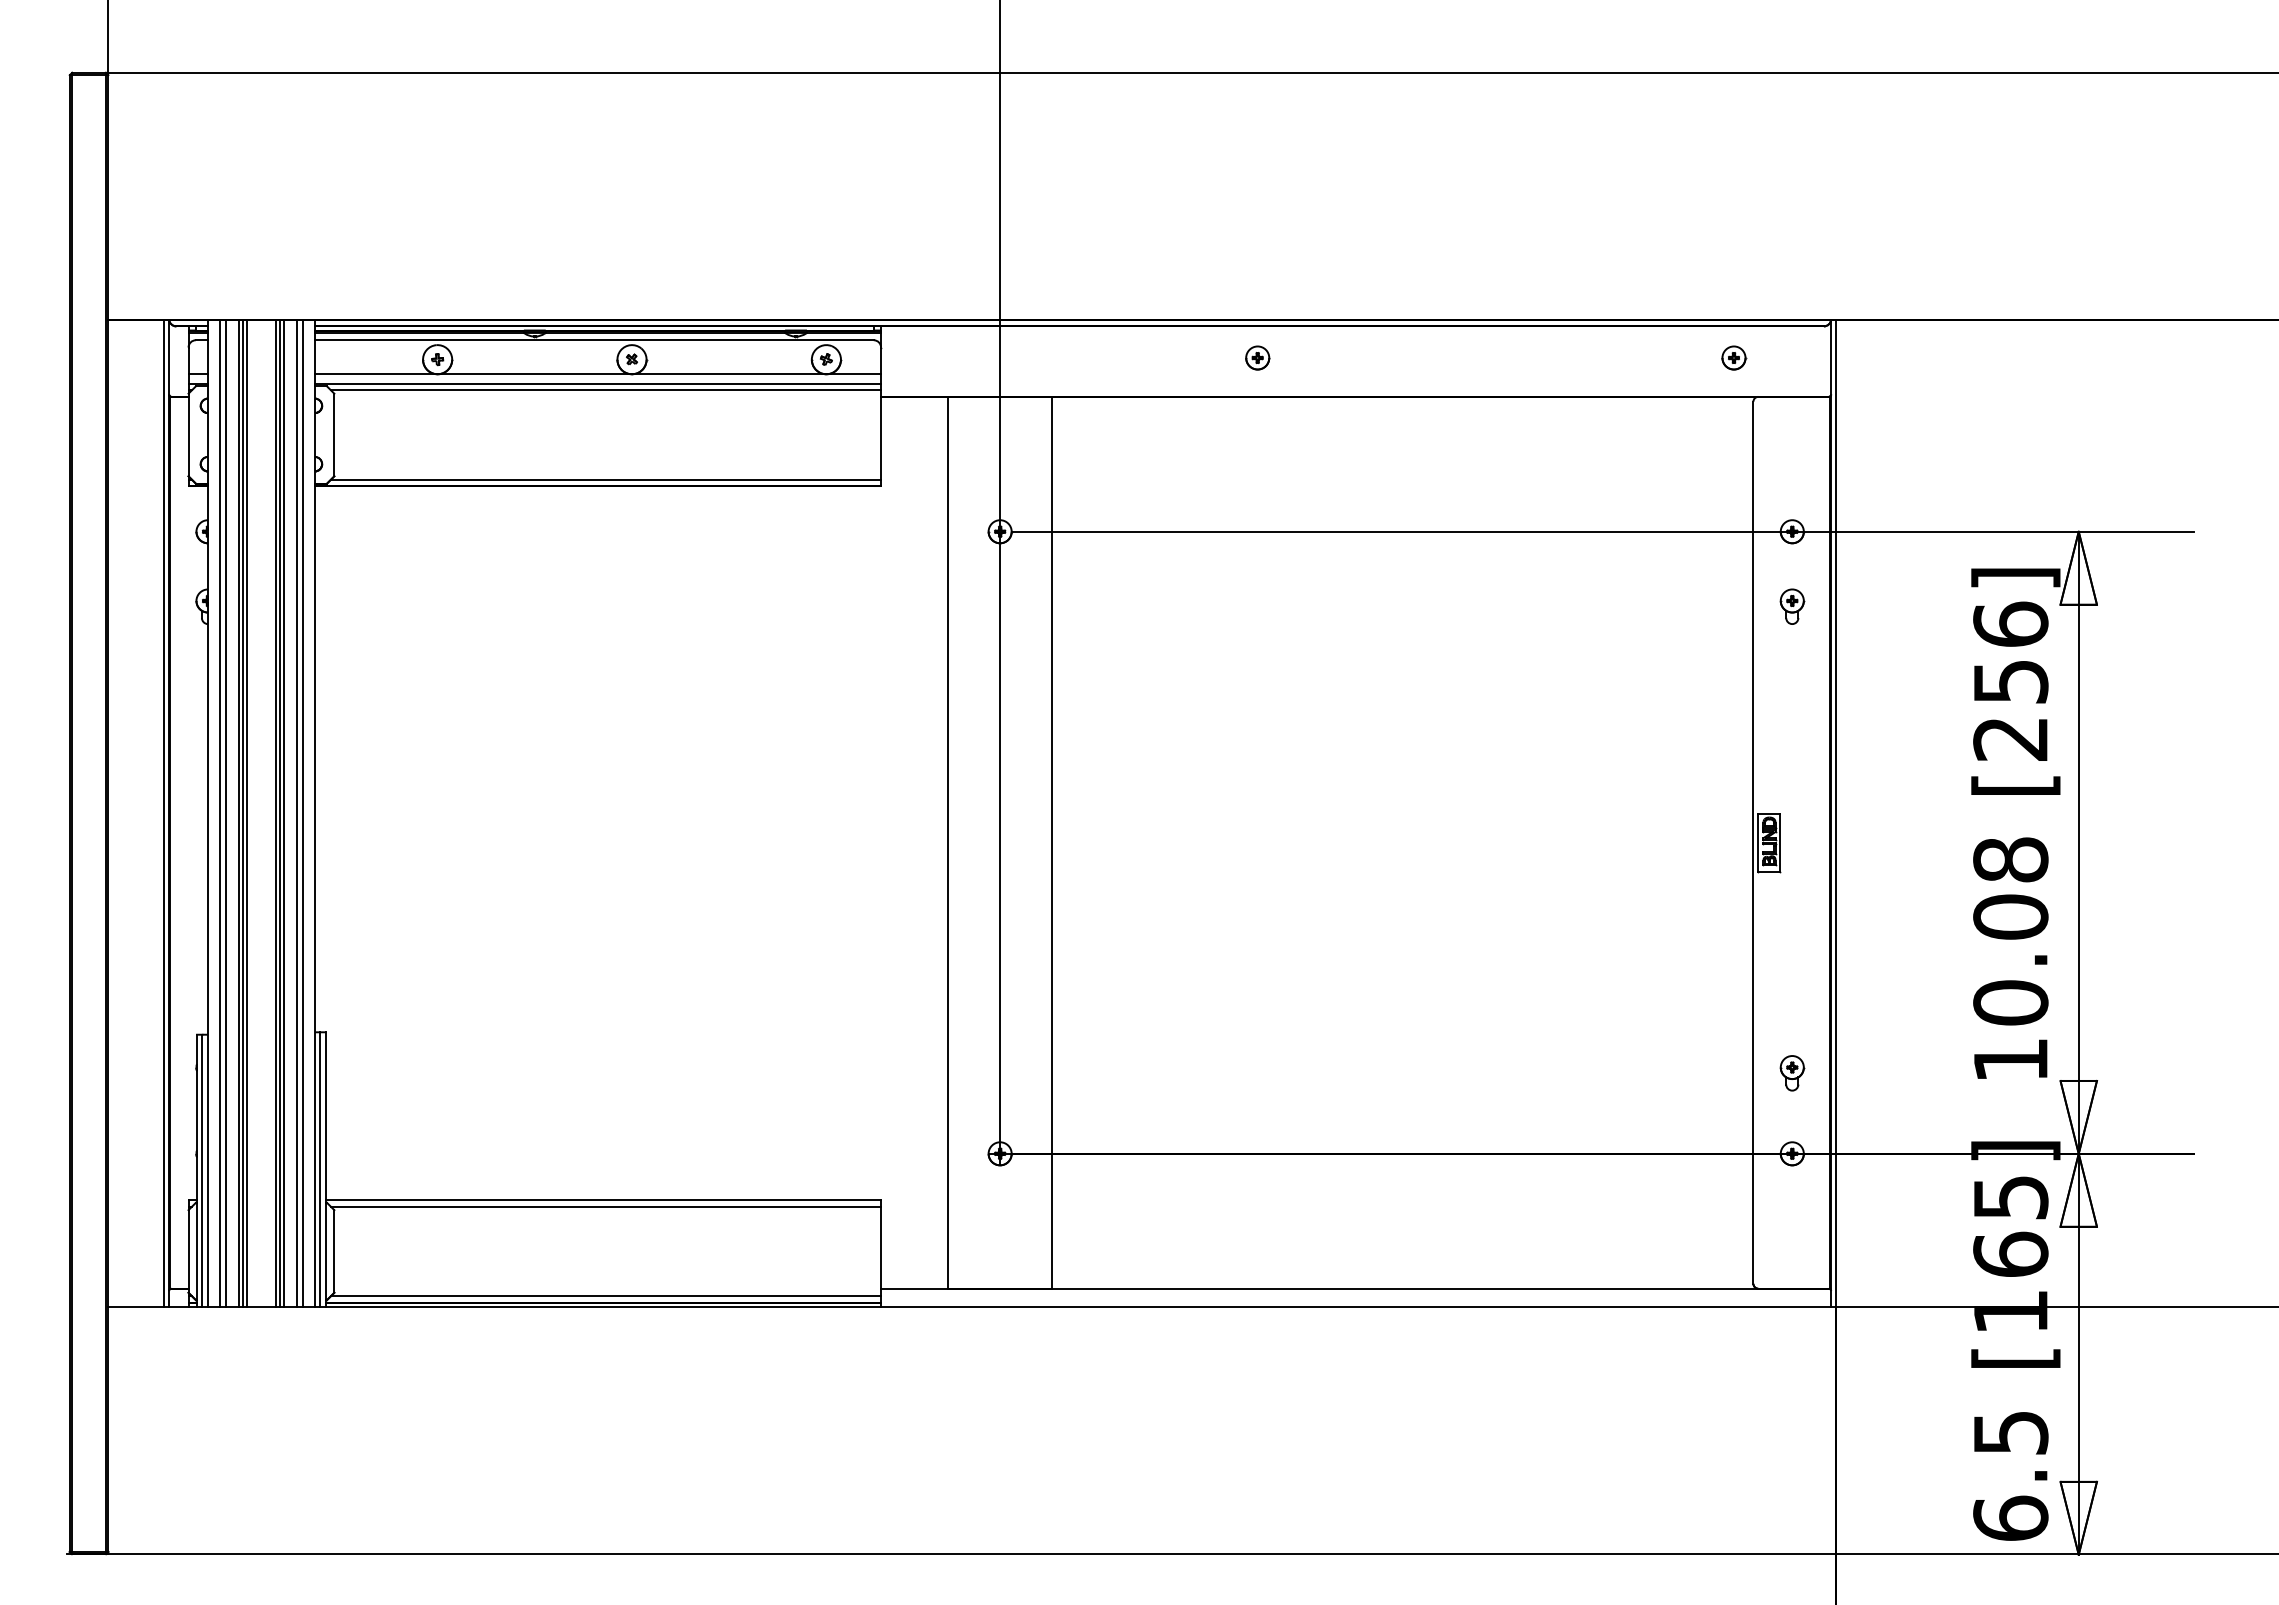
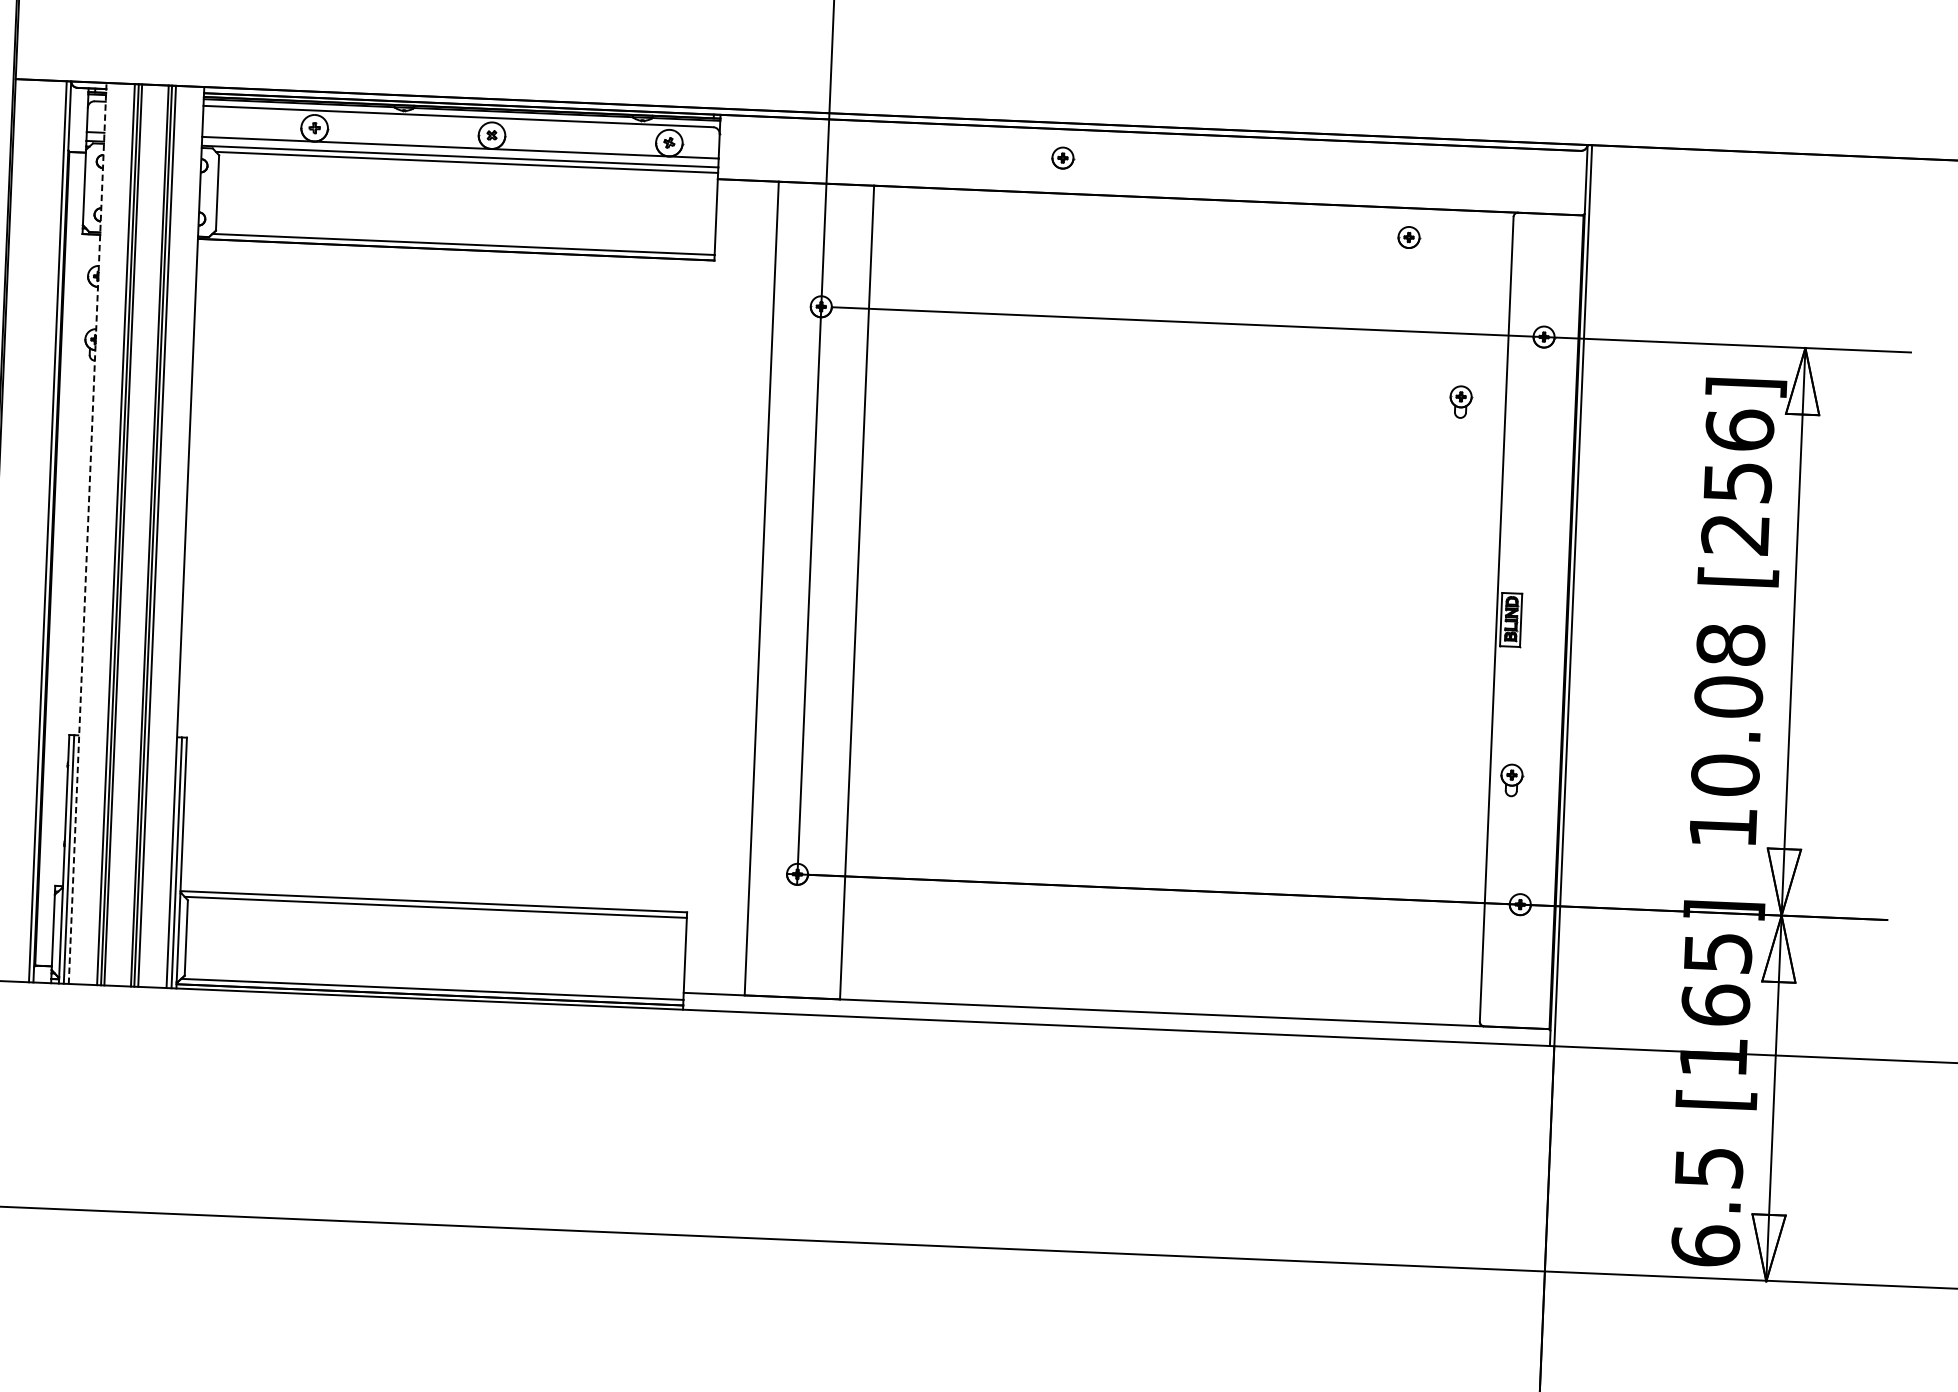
part: (1734, 357) -> (1409, 237), moved
part: (1792, 606) -> (1461, 401), moved
line: (207, 813) -> (87, 533), solid -> dashed
line: (219, 813) -> (98, 533), removed
line: (225, 813) -> (103, 534), removed
line: (297, 813) -> (169, 536), removed
line: (303, 813) -> (174, 537), removed
part: (1792, 1073) -> (1511, 780), moved

